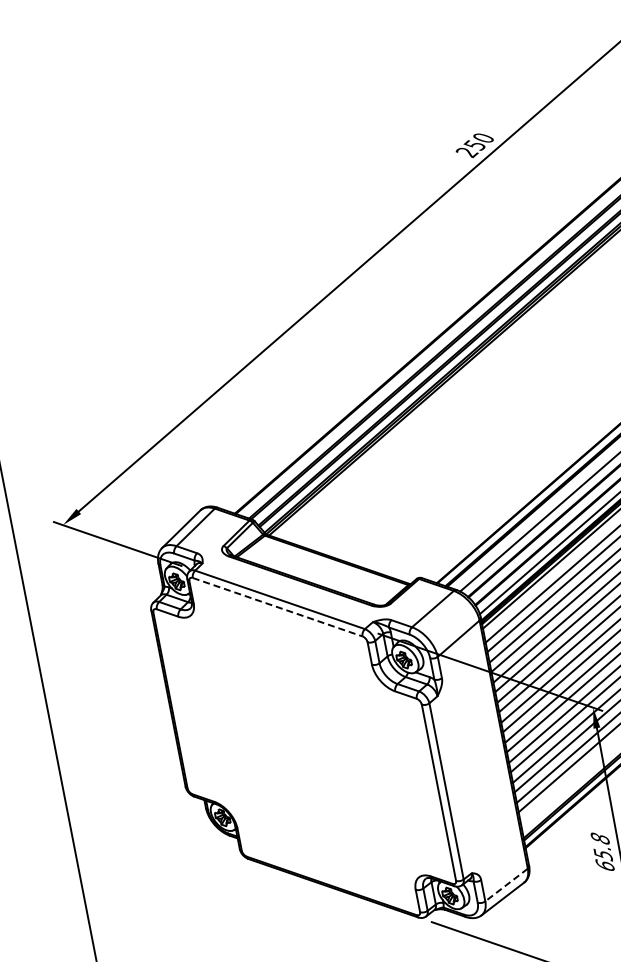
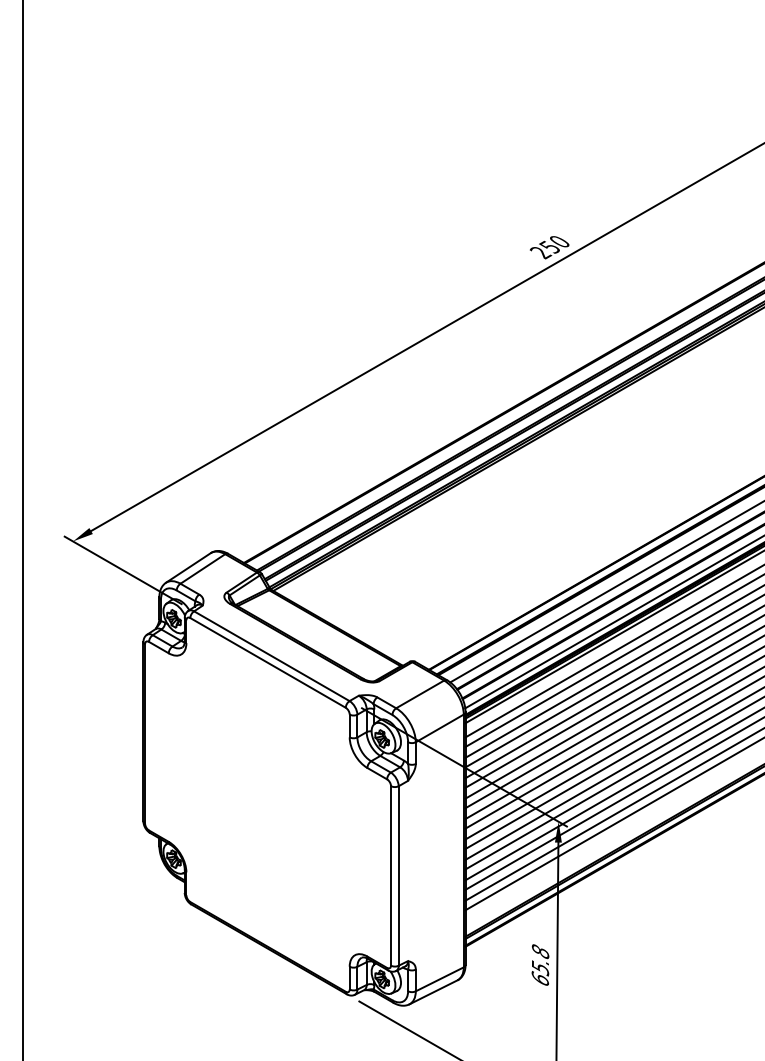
line: (277, 606) -> (268, 662), dashed -> solid
line: (506, 885) -> (439, 979), dashed -> solid

